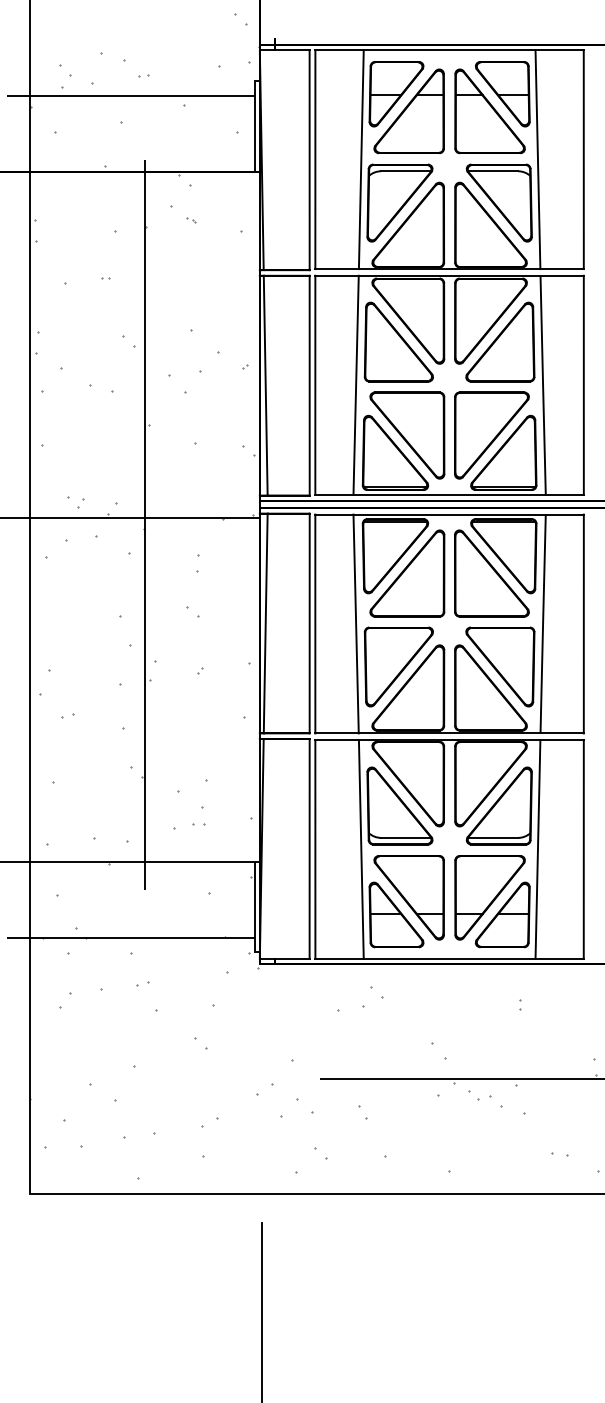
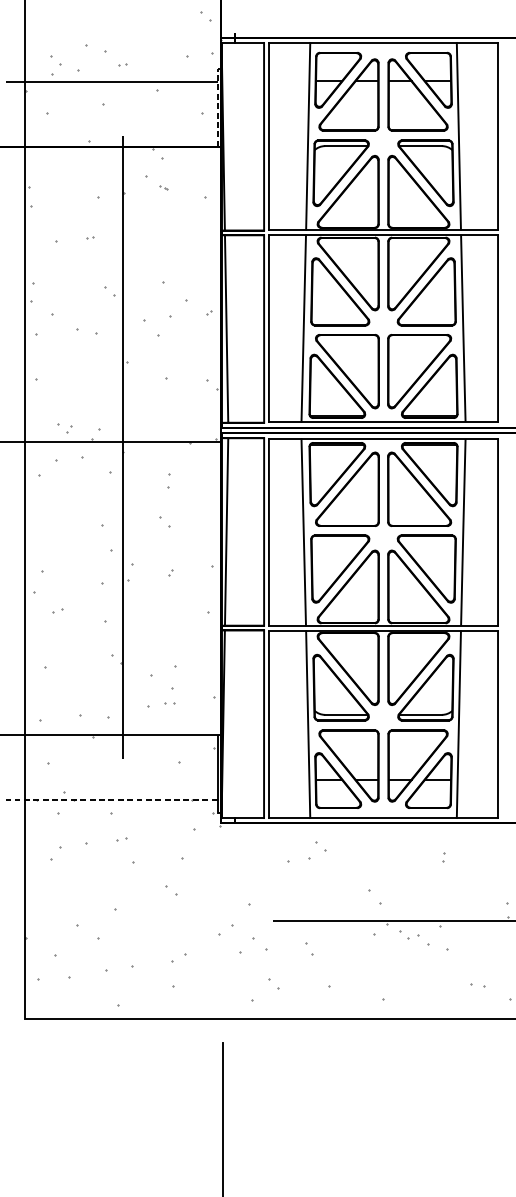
line: (255, 123) -> (217, 105), solid -> dashed
line: (130, 937) -> (111, 799), solid -> dashed

